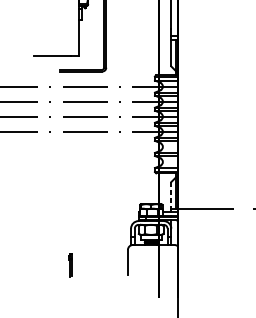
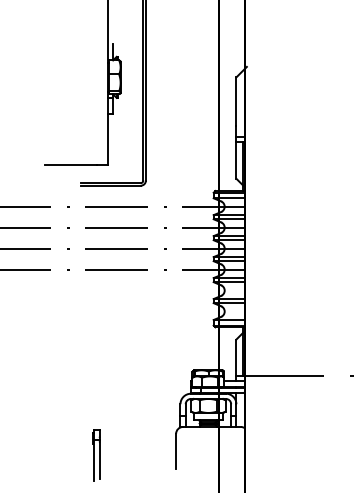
line: (171, 195) -> (236, 358), dashed -> solid
part: (70, 265) -> (96, 455), size x1.67

